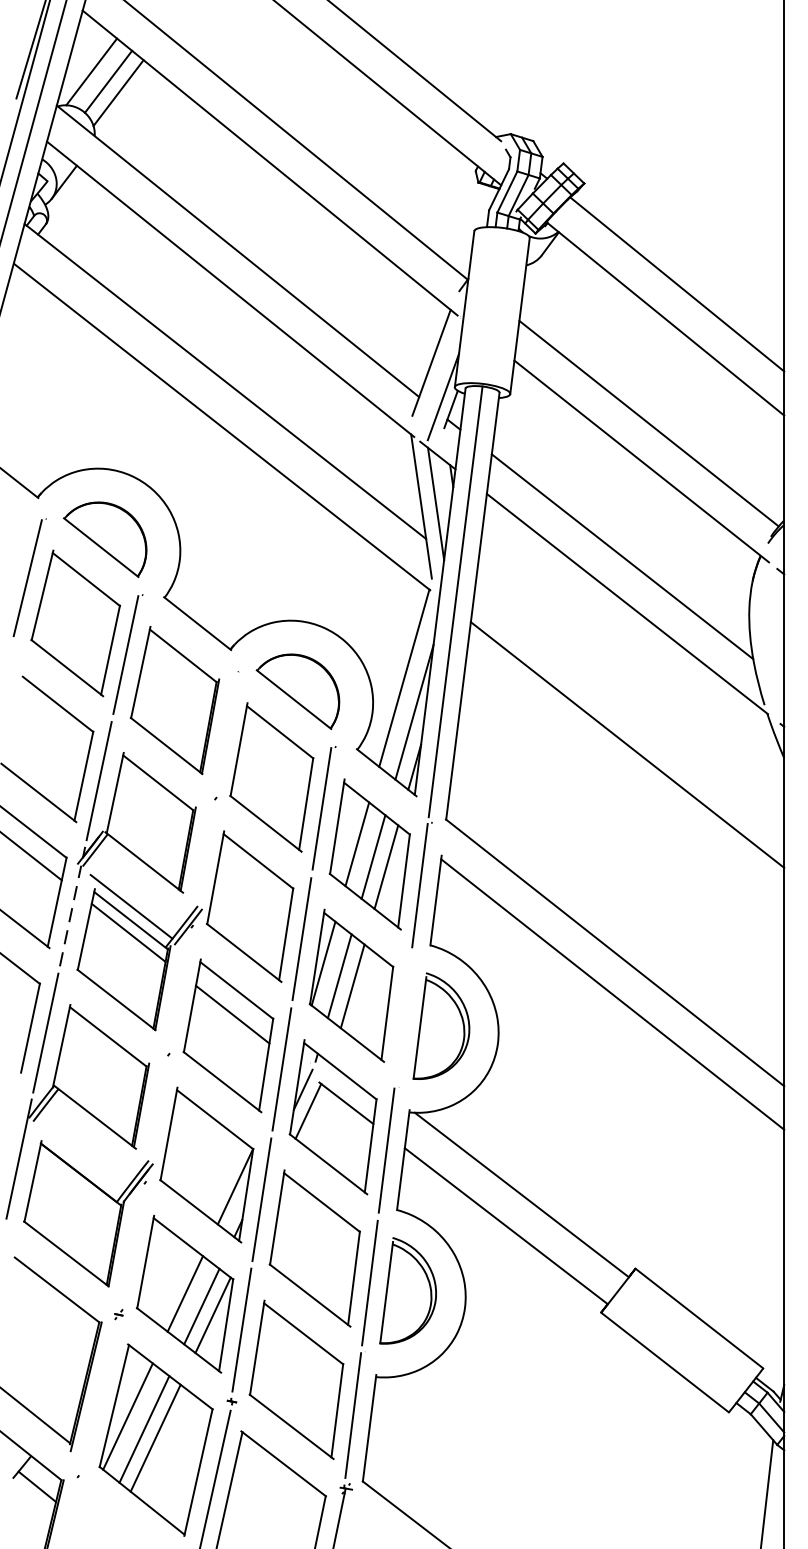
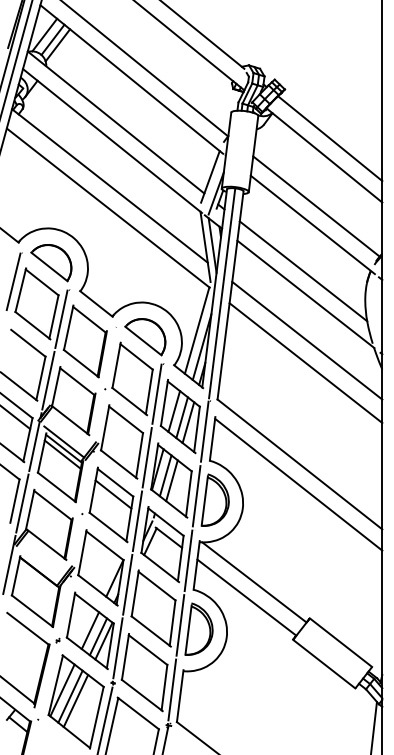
line: (630, 698) -> (307, 340), added
line: (70, 916) -> (34, 446), dashed -> solid
line: (402, 1018) -> (196, 496), added

